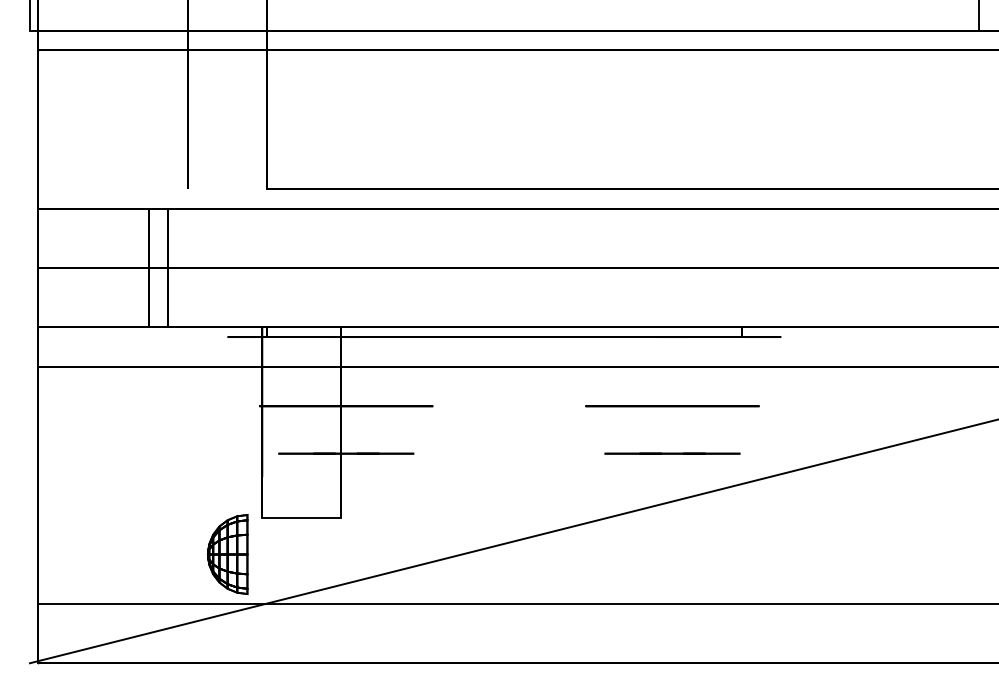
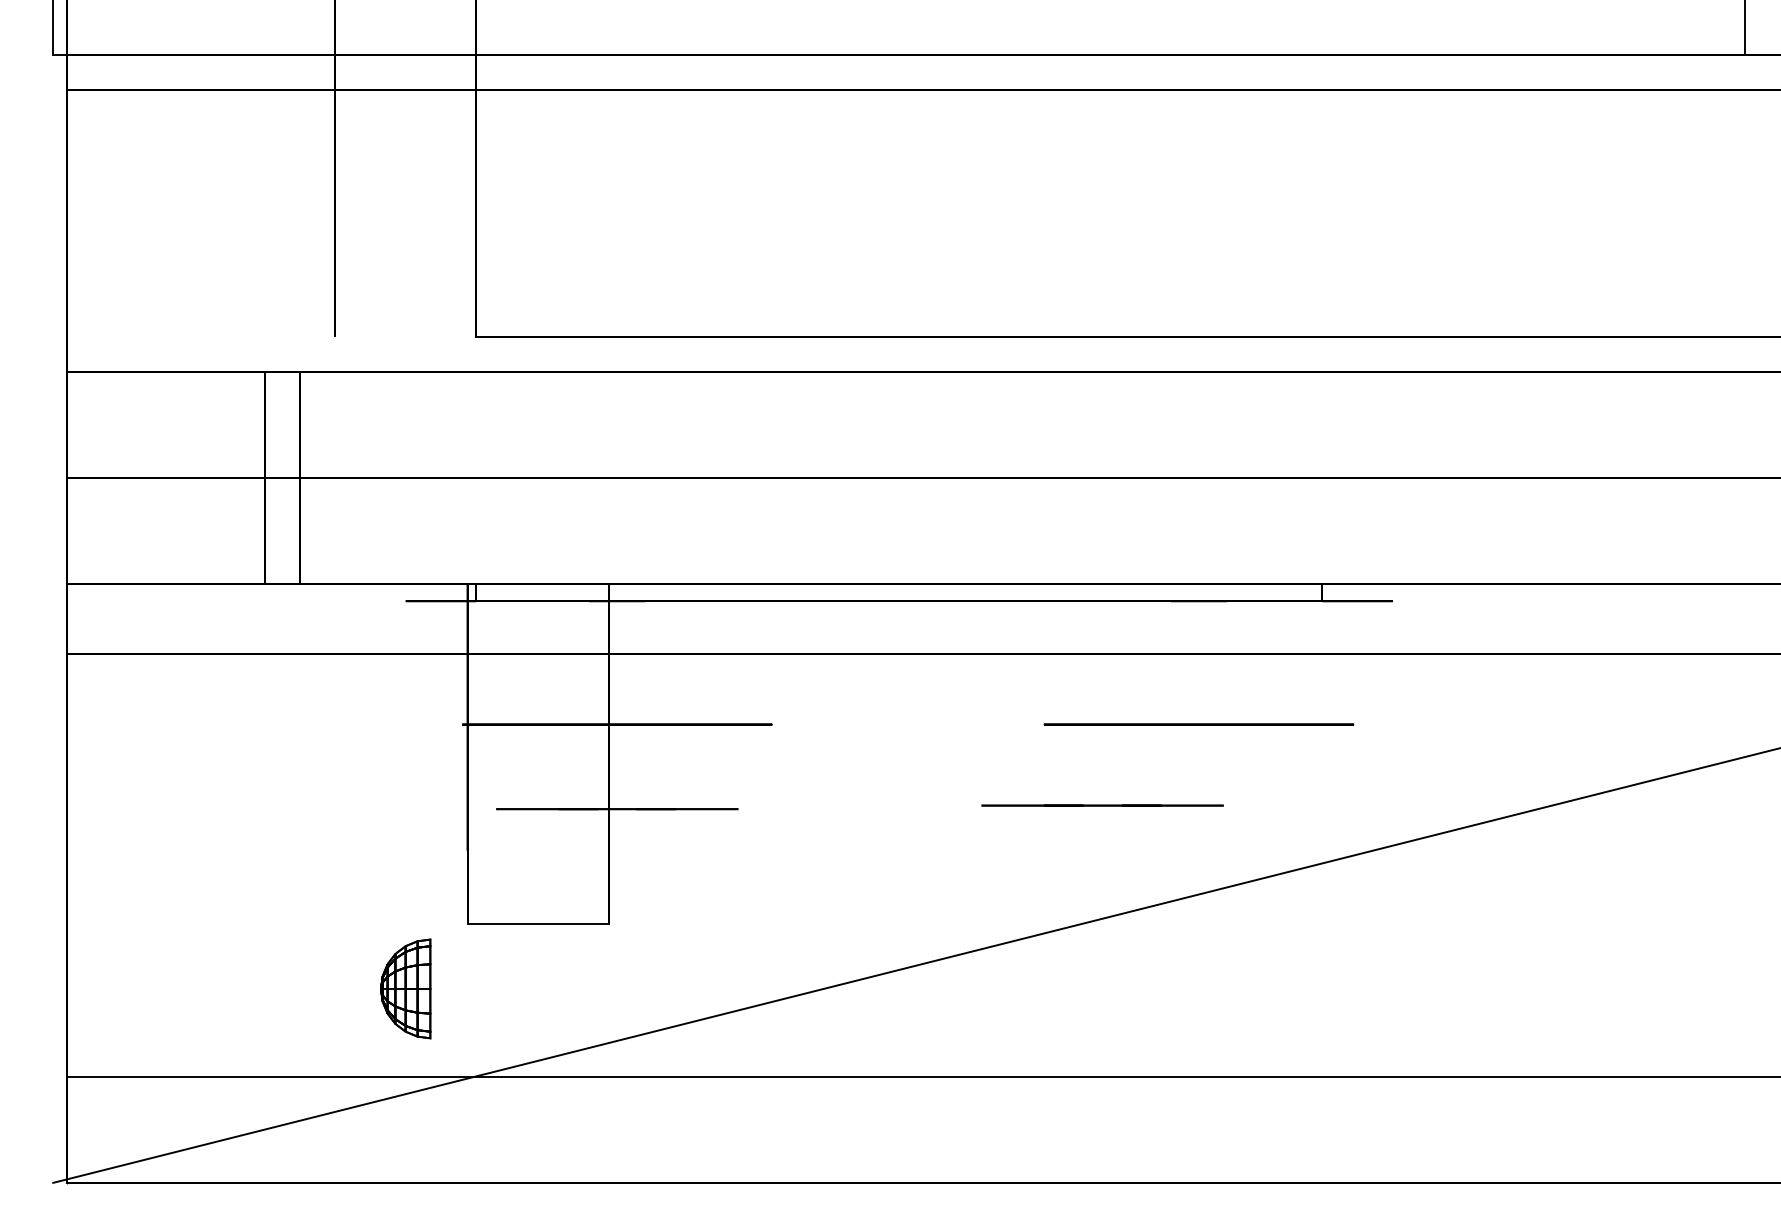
line: (672, 453) -> (1102, 805), moved
part: (227, 554) -> (405, 988), size x0.7

